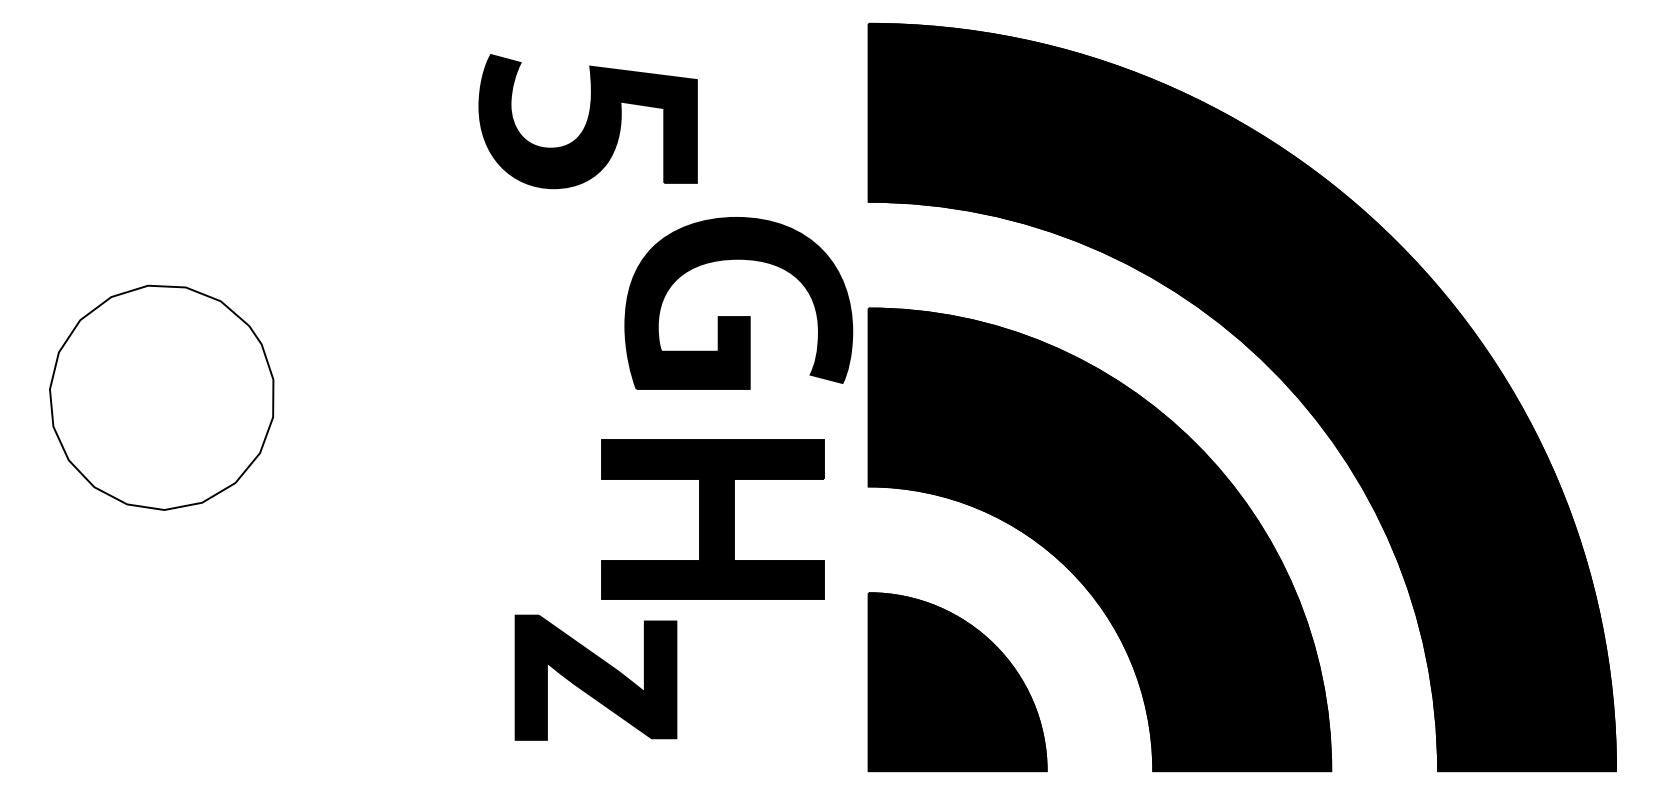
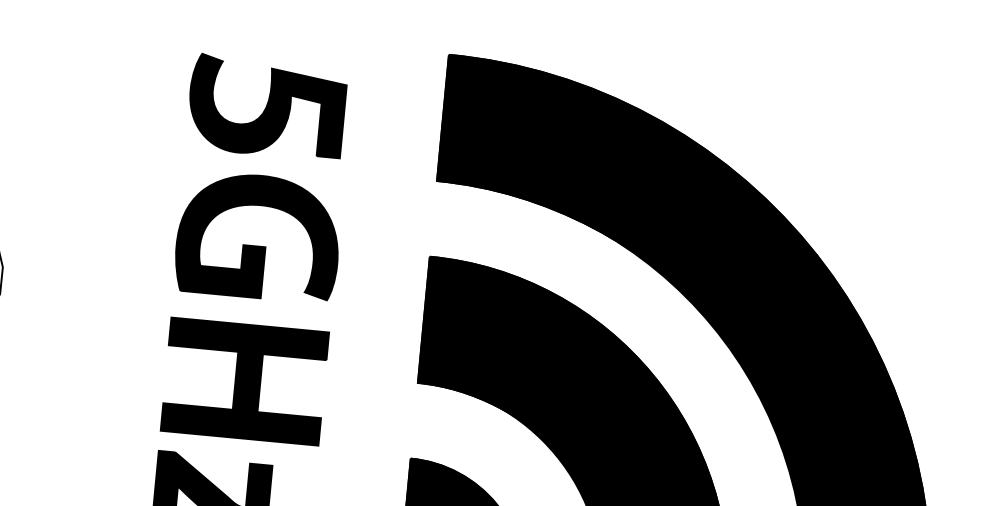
part: (587, 121) -> (266, 107), moved
part: (738, 316) -> (257, 246), moved
part: (712, 519) -> (244, 381), moved

